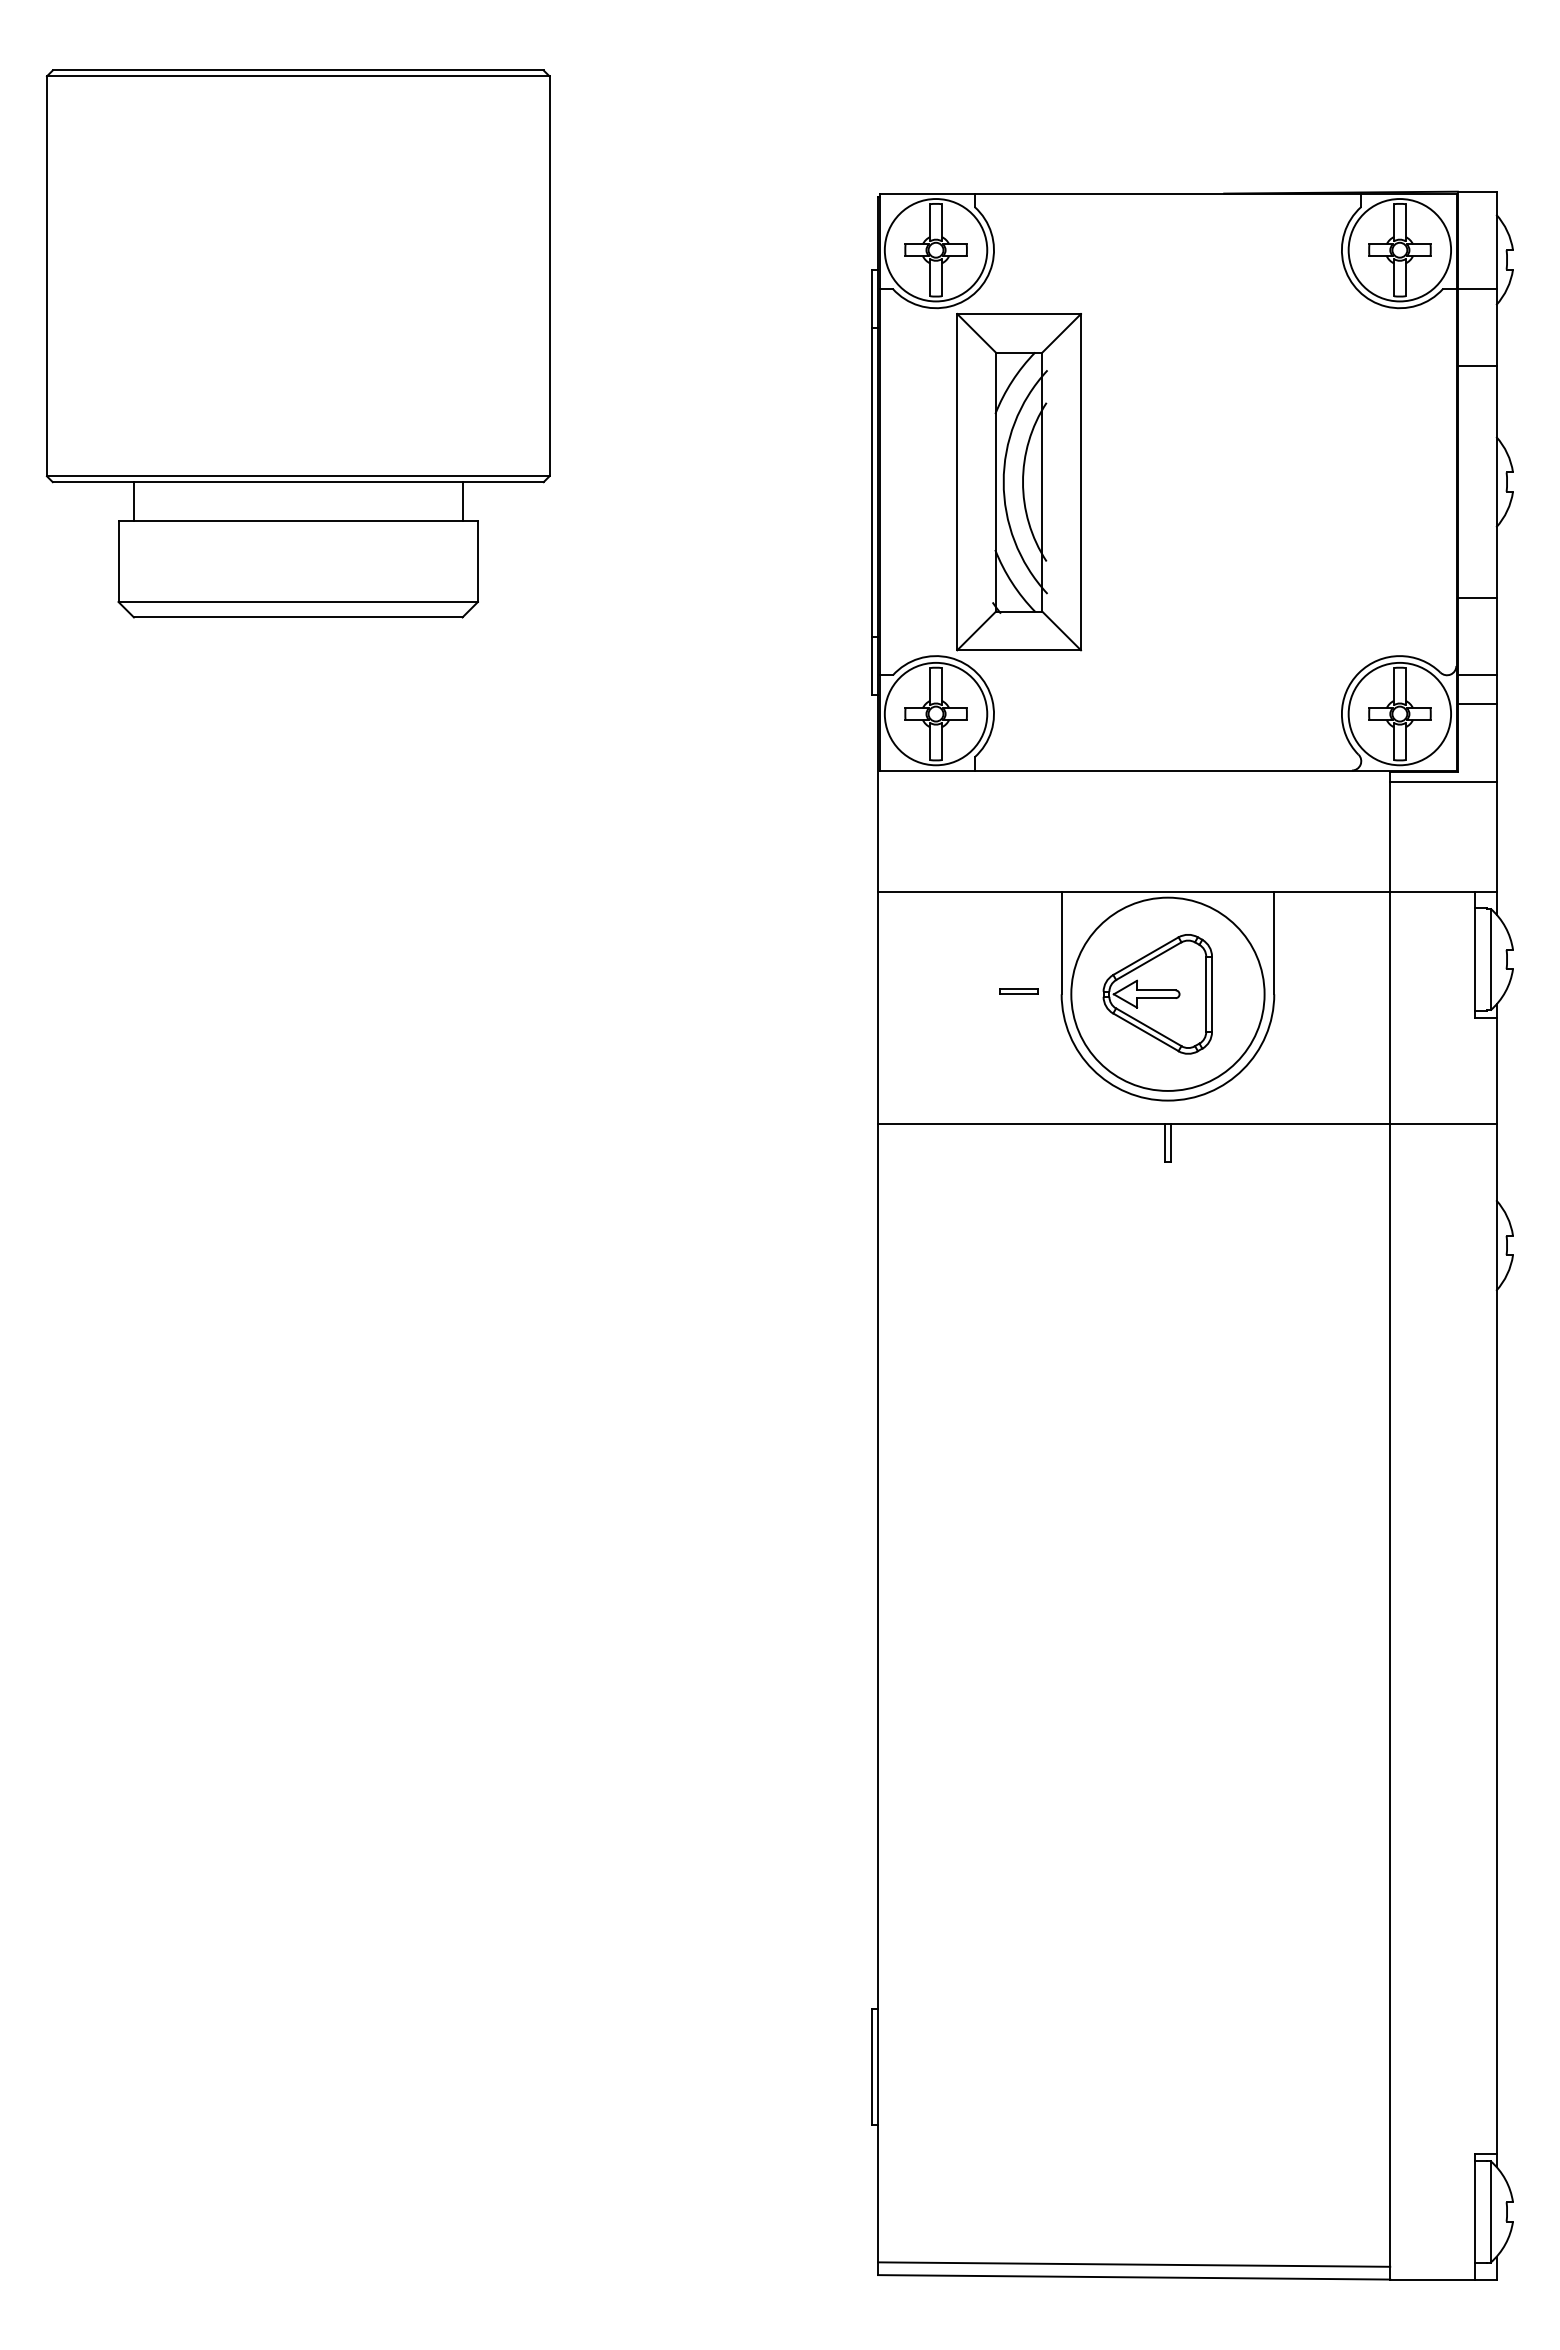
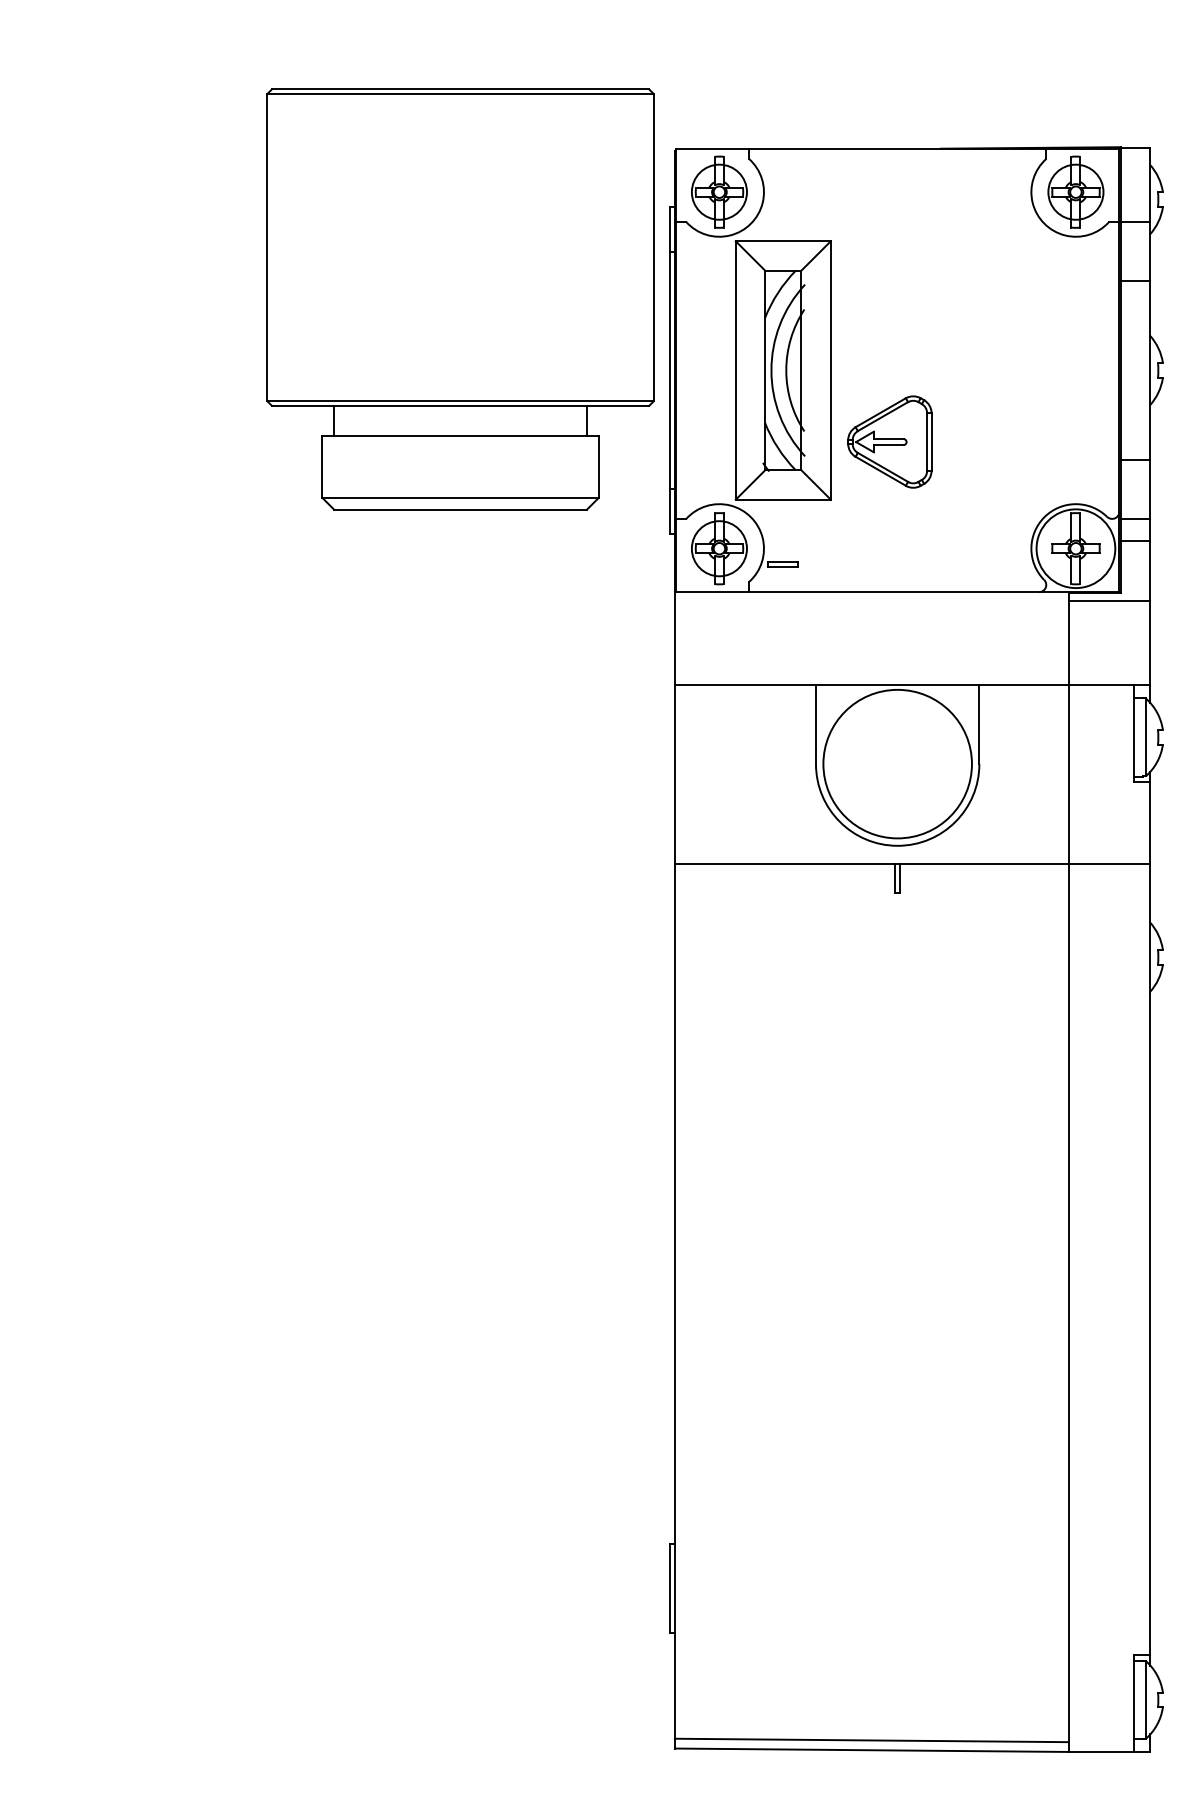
circle: (935, 250) -> (719, 192), size x0.7
circle: (1399, 250) -> (1075, 192), size x0.7
part: (297, 343) -> (459, 299), moved
circle: (935, 713) -> (719, 548), size x0.7
part: (1018, 991) -> (782, 564), moved
part: (1157, 994) -> (889, 442), moved

